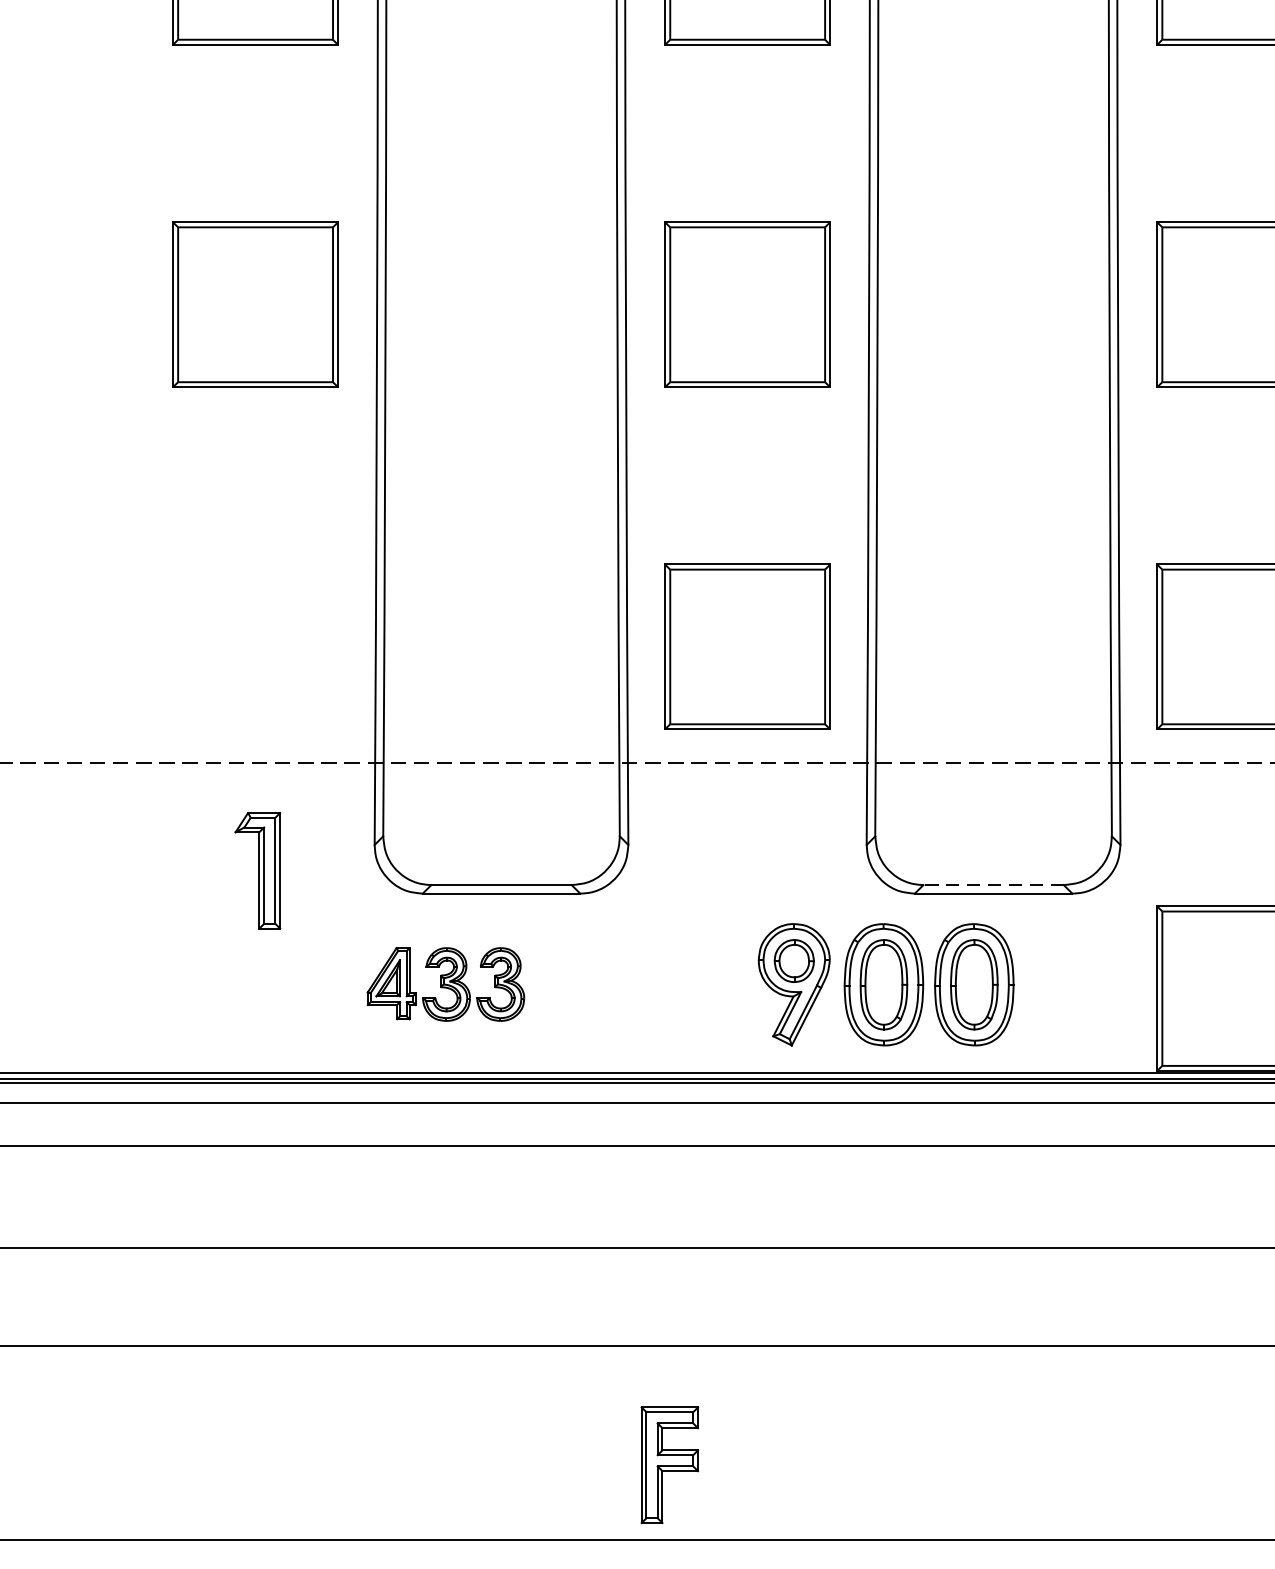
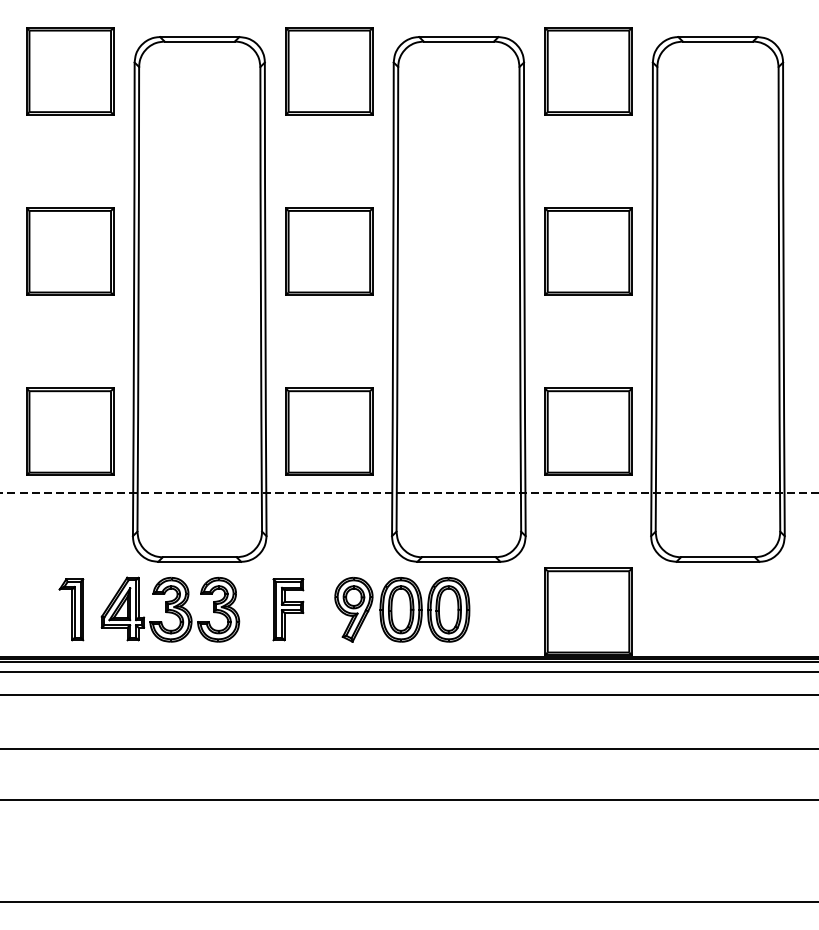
part: (256, 646) -> (70, 431), added
part: (257, 870) -> (71, 609), moved
line: (992, 885) -> (458, 557), dashed -> solid
part: (445, 984) -> (170, 609), size x1.67
part: (670, 1464) -> (288, 609), moved

